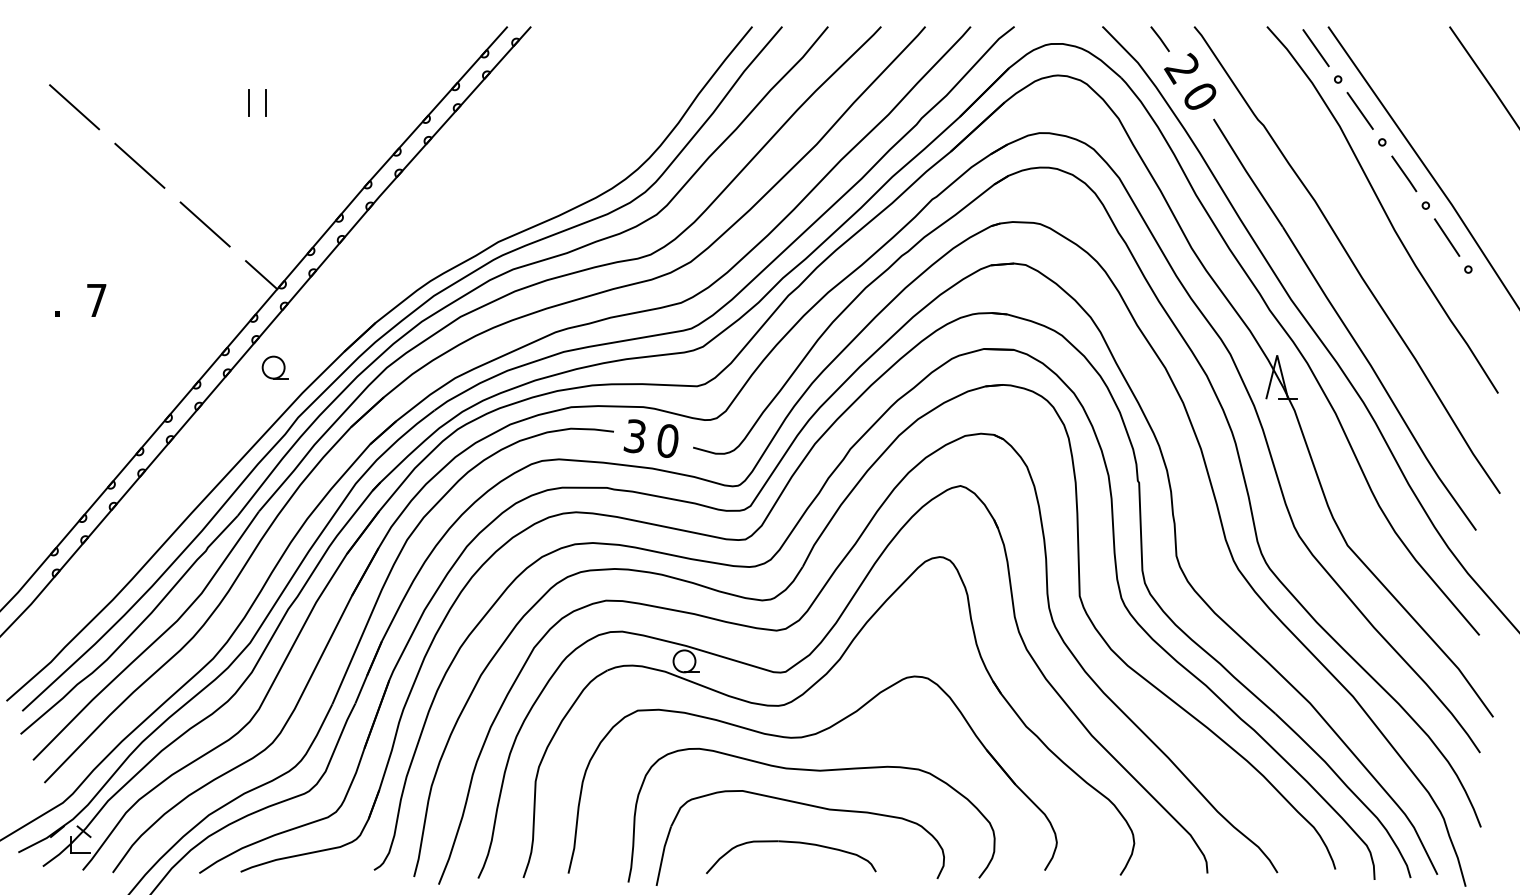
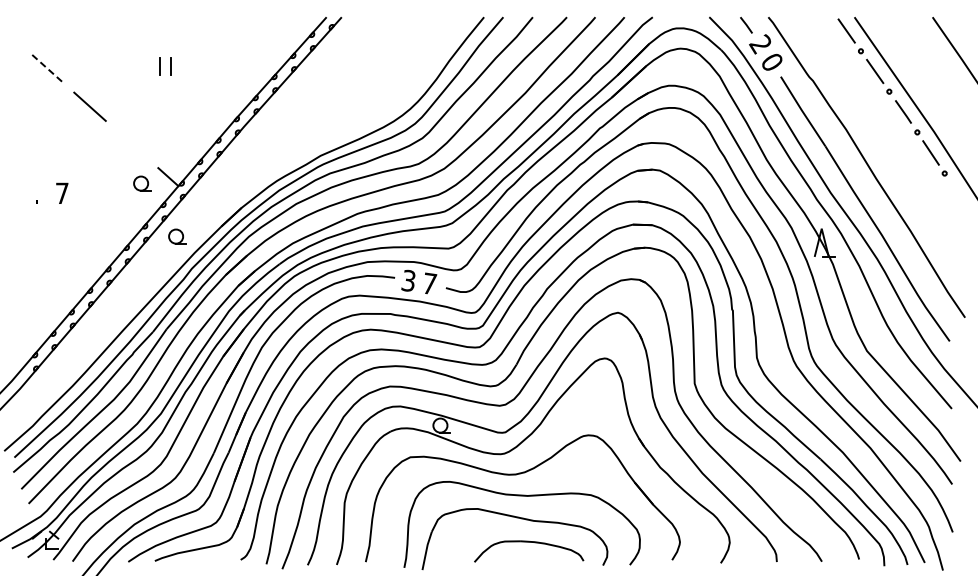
line: (75, 107) -> (48, 69), solid -> dashed
curve: (1382, 210) -> (889, 135), removed
line: (204, 224) -> (131, 144), removed
part: (221, 285) -> (142, 183), added
text: (669, 440) -> (430, 283), 0 -> 7
part: (791, 843) -> (529, 542), moved

